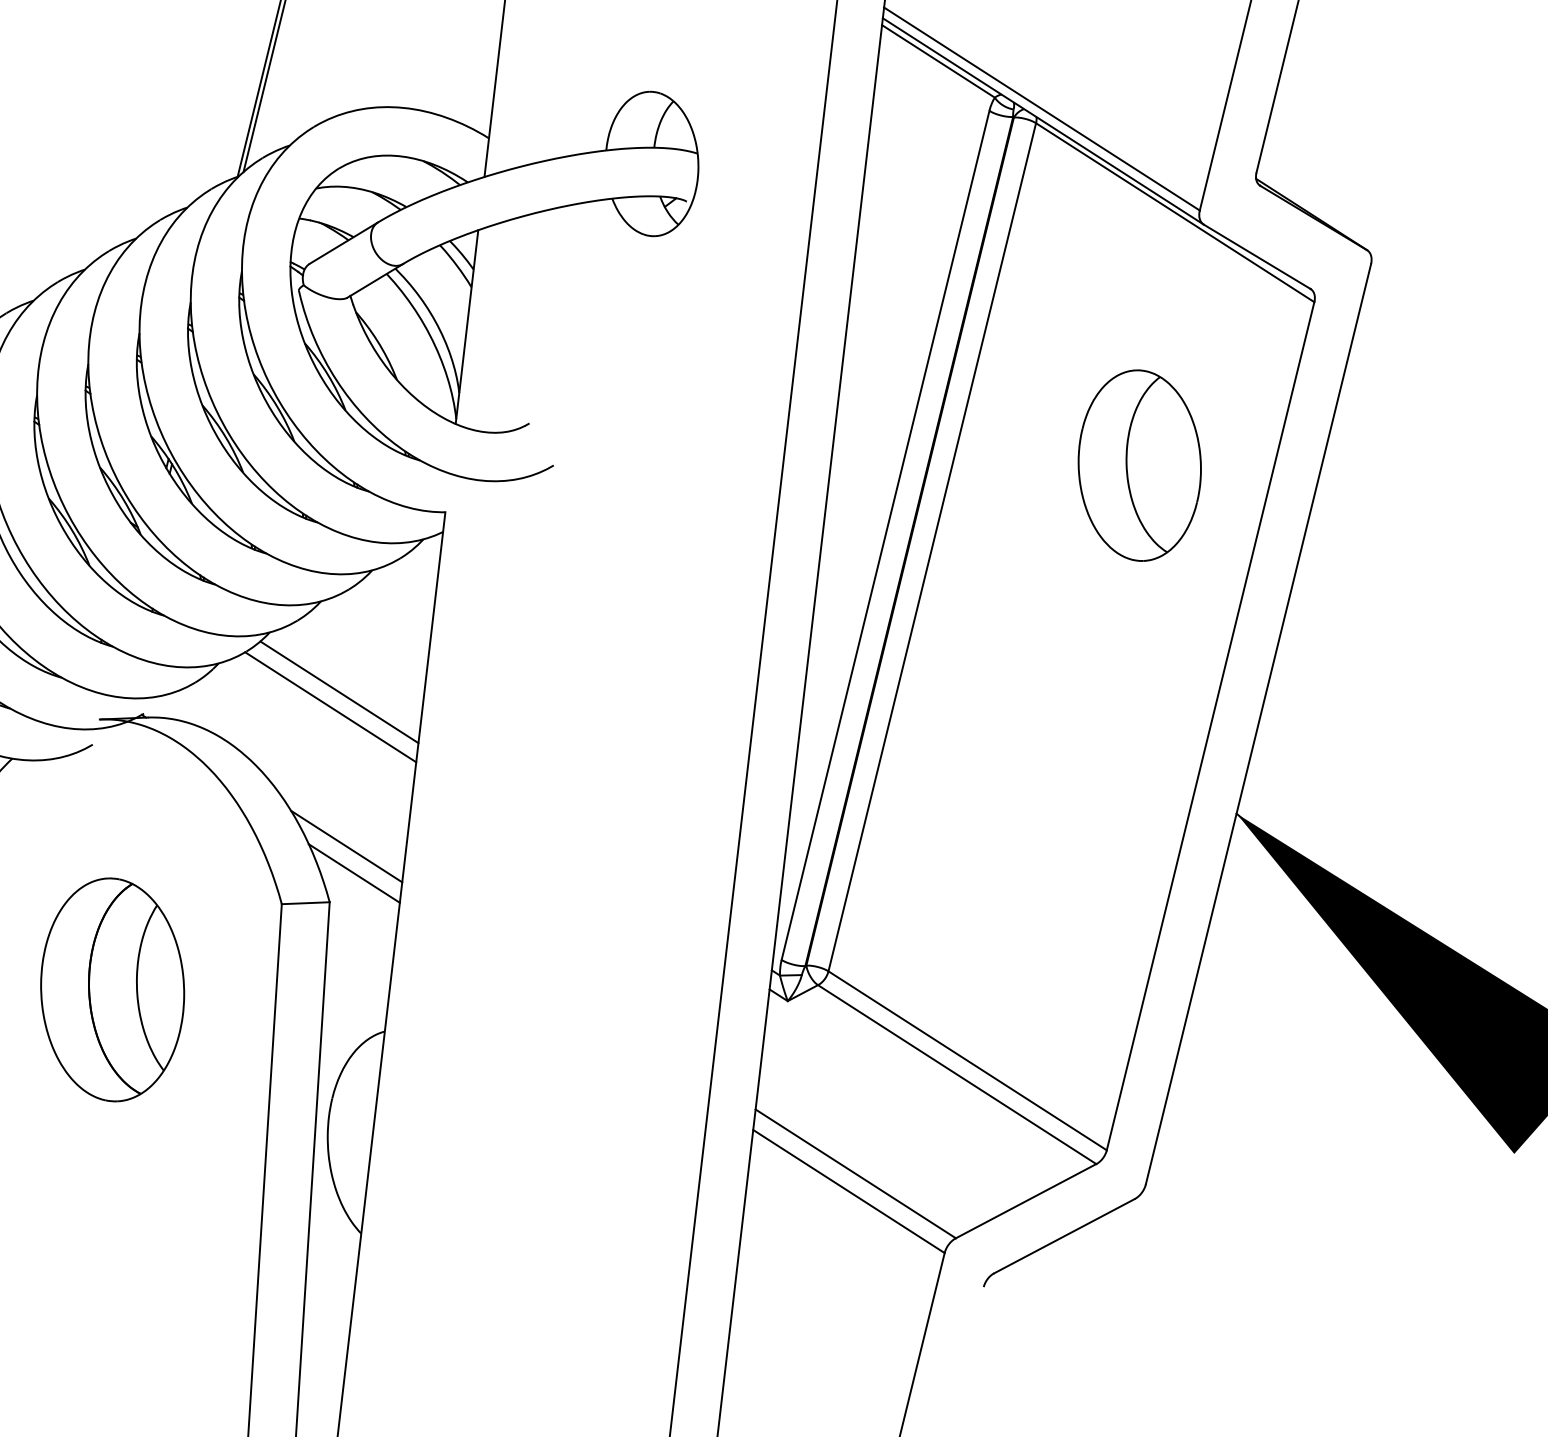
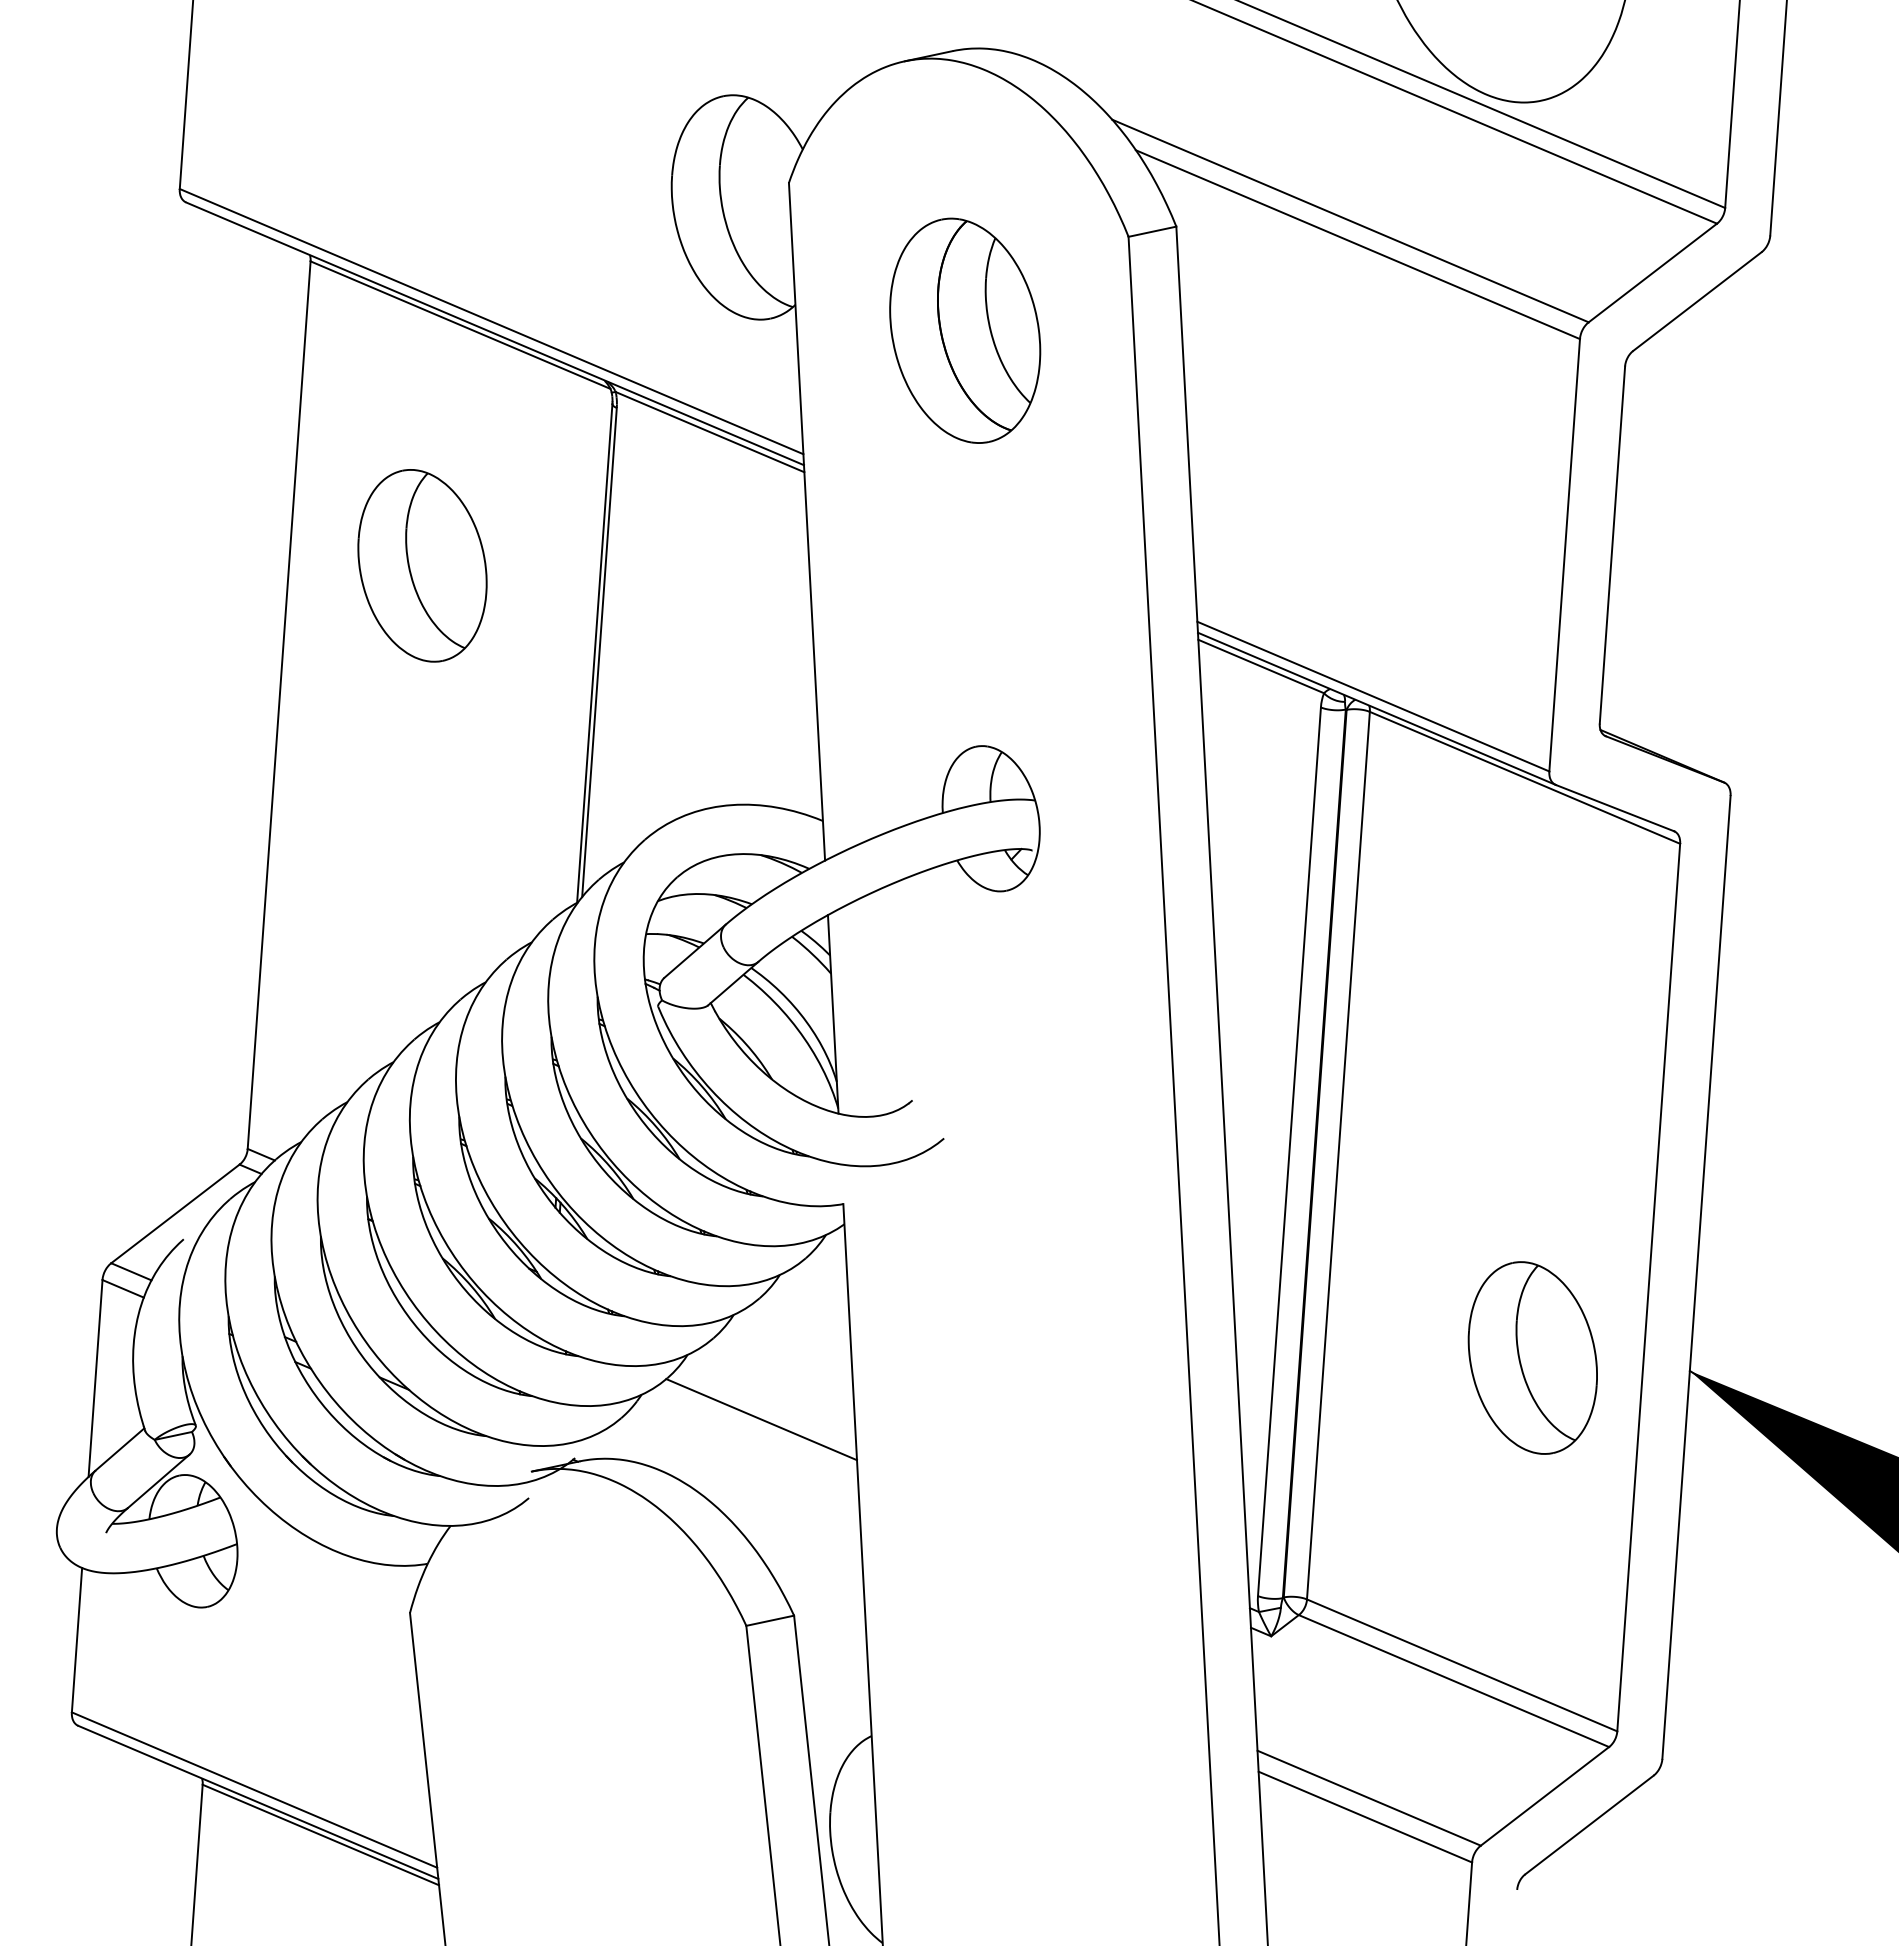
part: (1139, 465) -> (1532, 1357), moved
line: (339, 691) -> (767, 1402), removed
line: (346, 846) -> (801, 1556), removed
line: (353, 873) -> (813, 1582), removed
part: (113, 989) -> (591, 1740), removed

